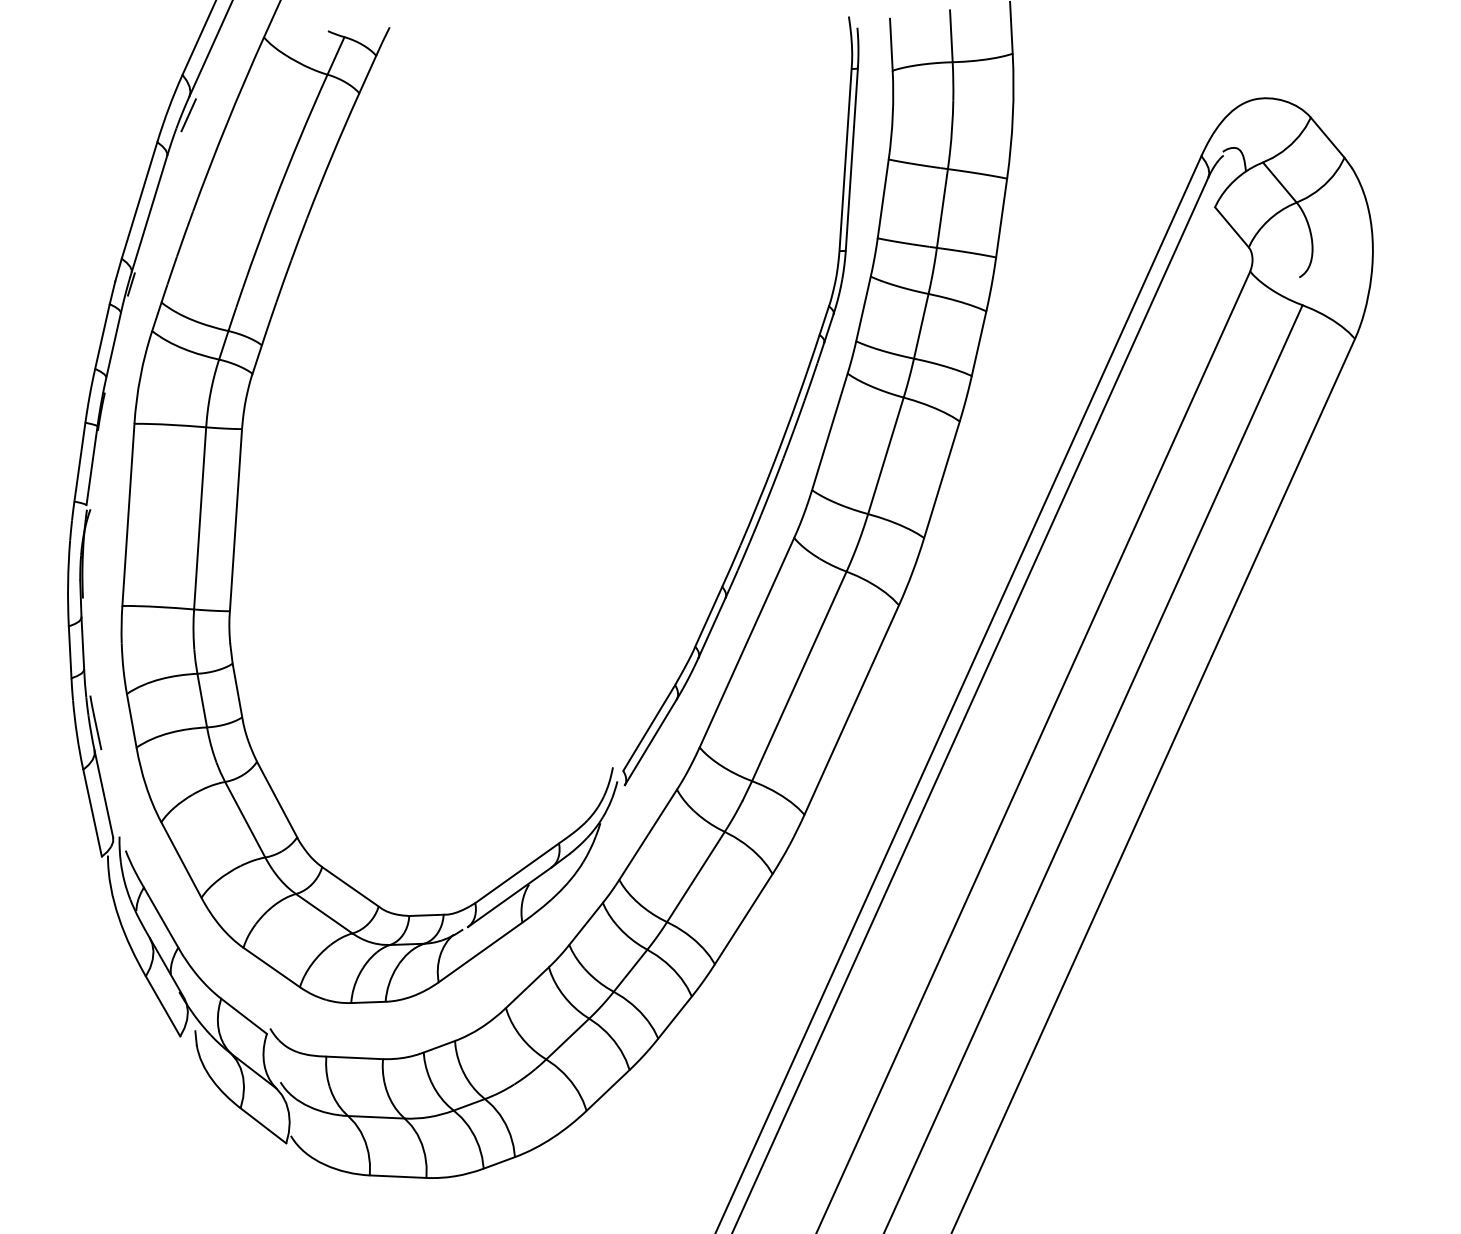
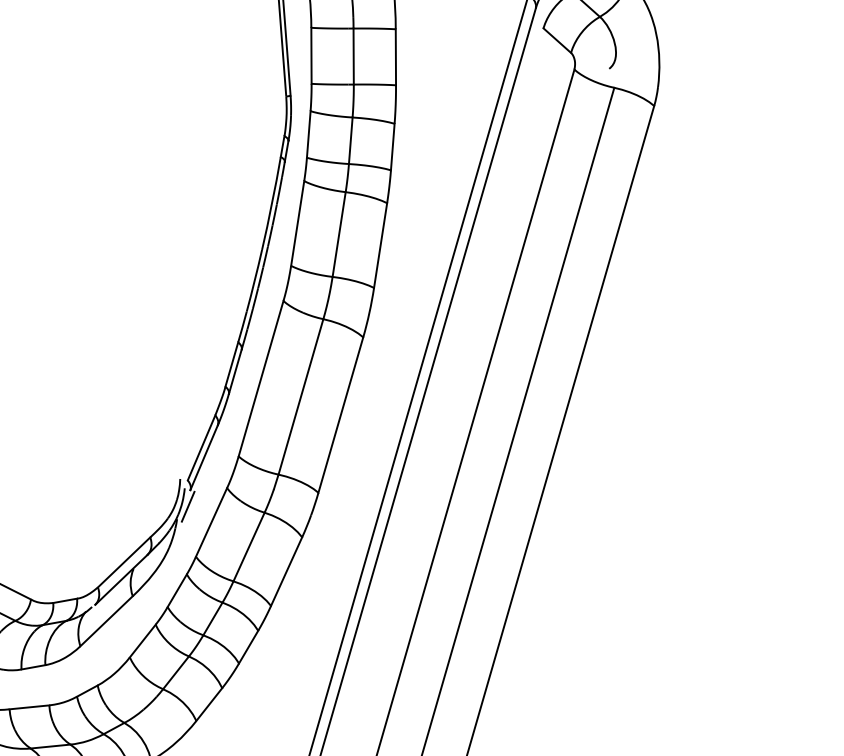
line: (618, 807) -> (188, 506), added

